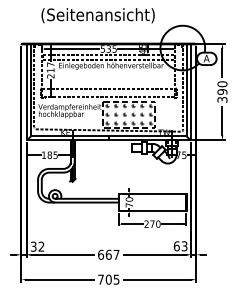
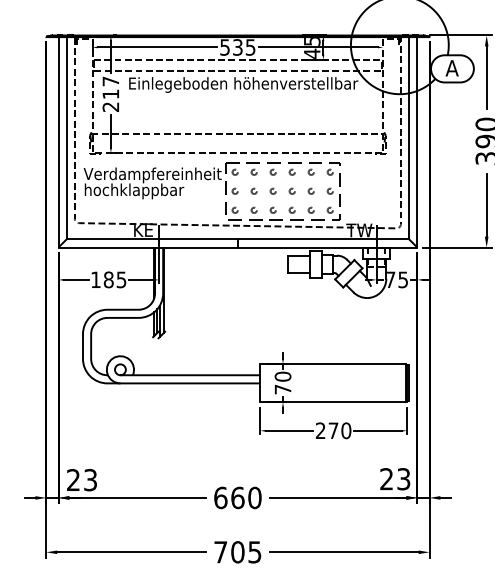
text: (37, 246) -> (81, 479), 32 -> 23
text: (176, 246) -> (386, 479), 63 -> 23
text: (116, 254) -> (254, 497), 667 -> 660

